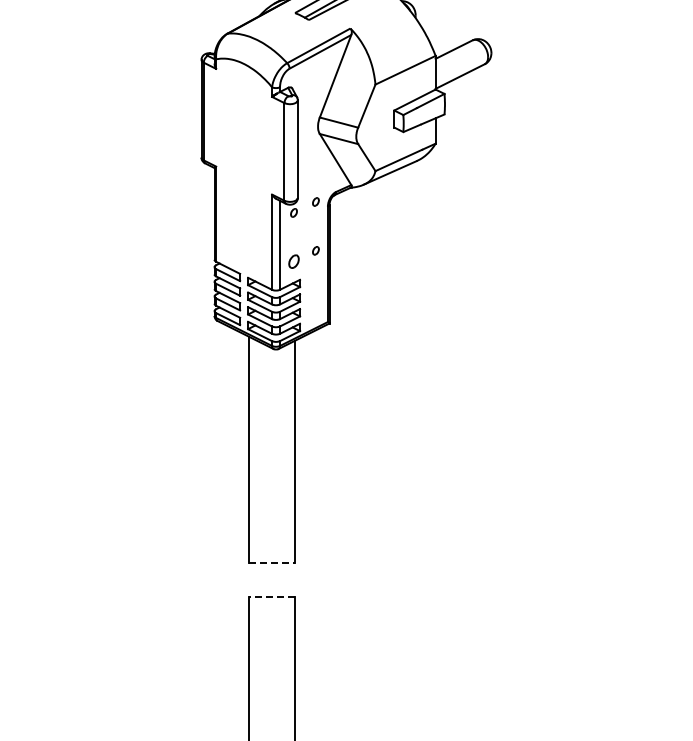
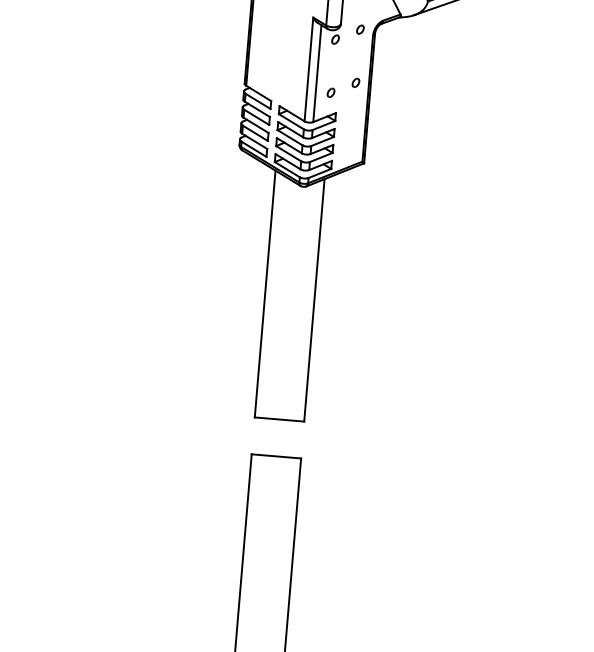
part: (293, 261) -> (330, 92), size x0.62
line: (272, 563) -> (279, 419), dashed -> solid
line: (272, 597) -> (276, 456), dashed -> solid

